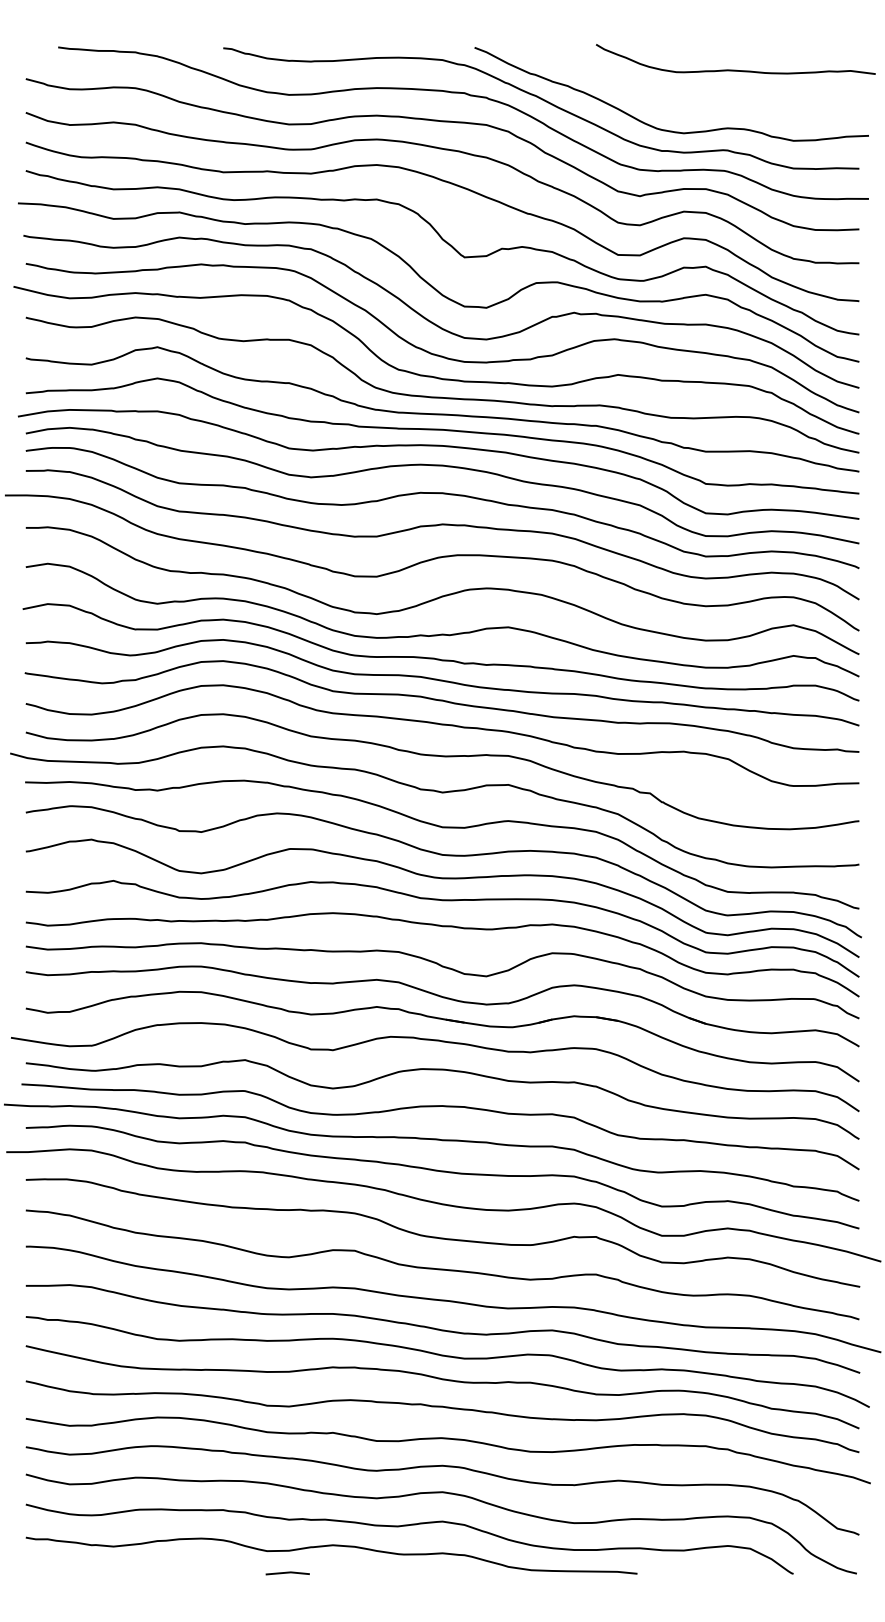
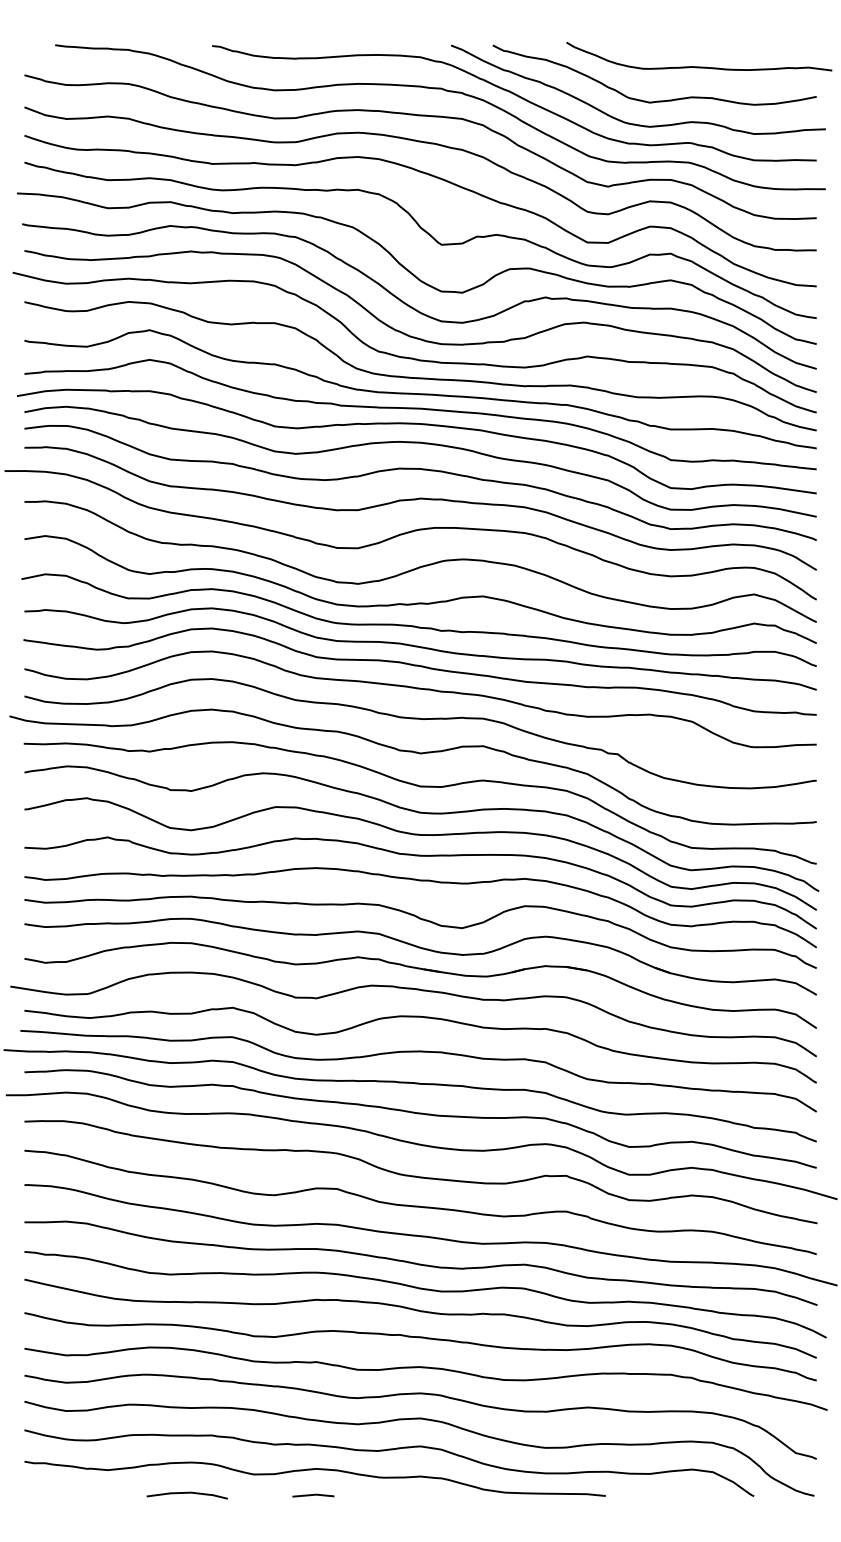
curve: (691, 105) -> (657, 100), added
curve: (196, 1571) -> (186, 1493), added
line: (287, 1573) -> (313, 1495), moved

